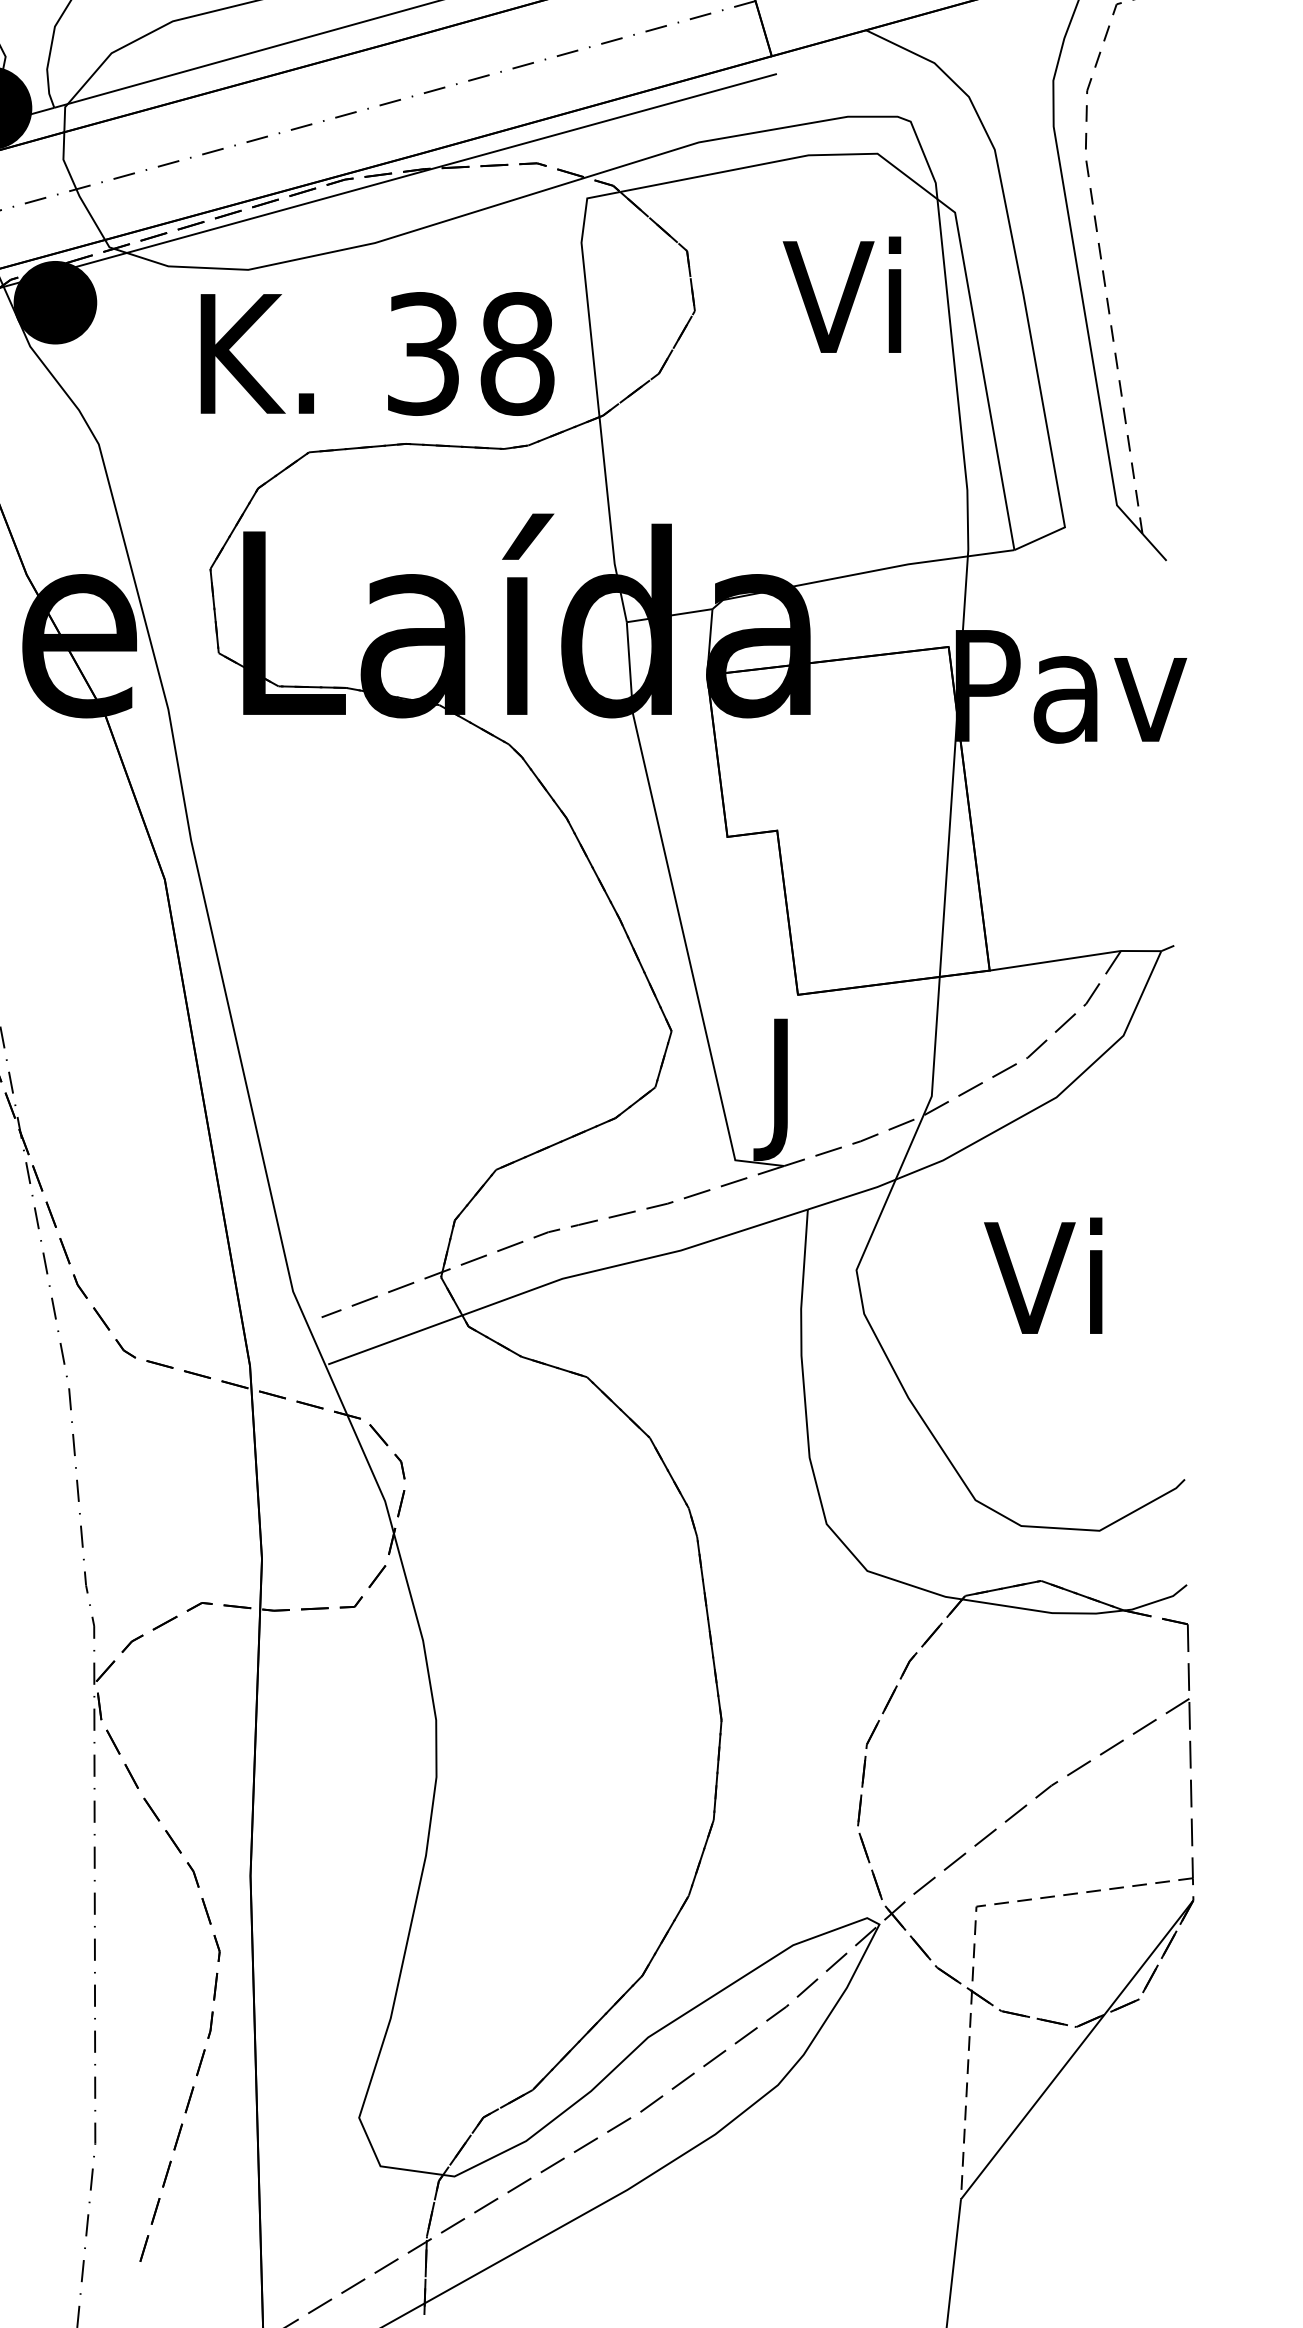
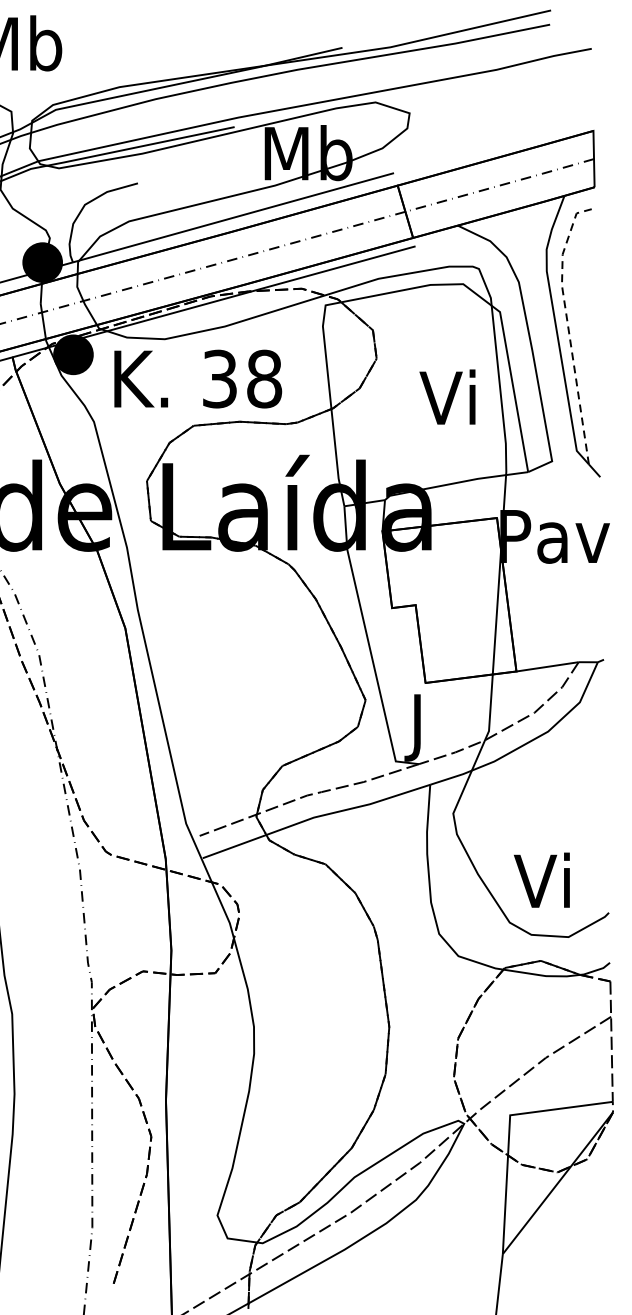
text: (842, 293) -> (447, 396), moved
text: (378, 352) -> (198, 378), moved
text: (1042, 1274) -> (541, 879), moved
line: (975, 1942) -> (509, 1132), dashed -> solid

